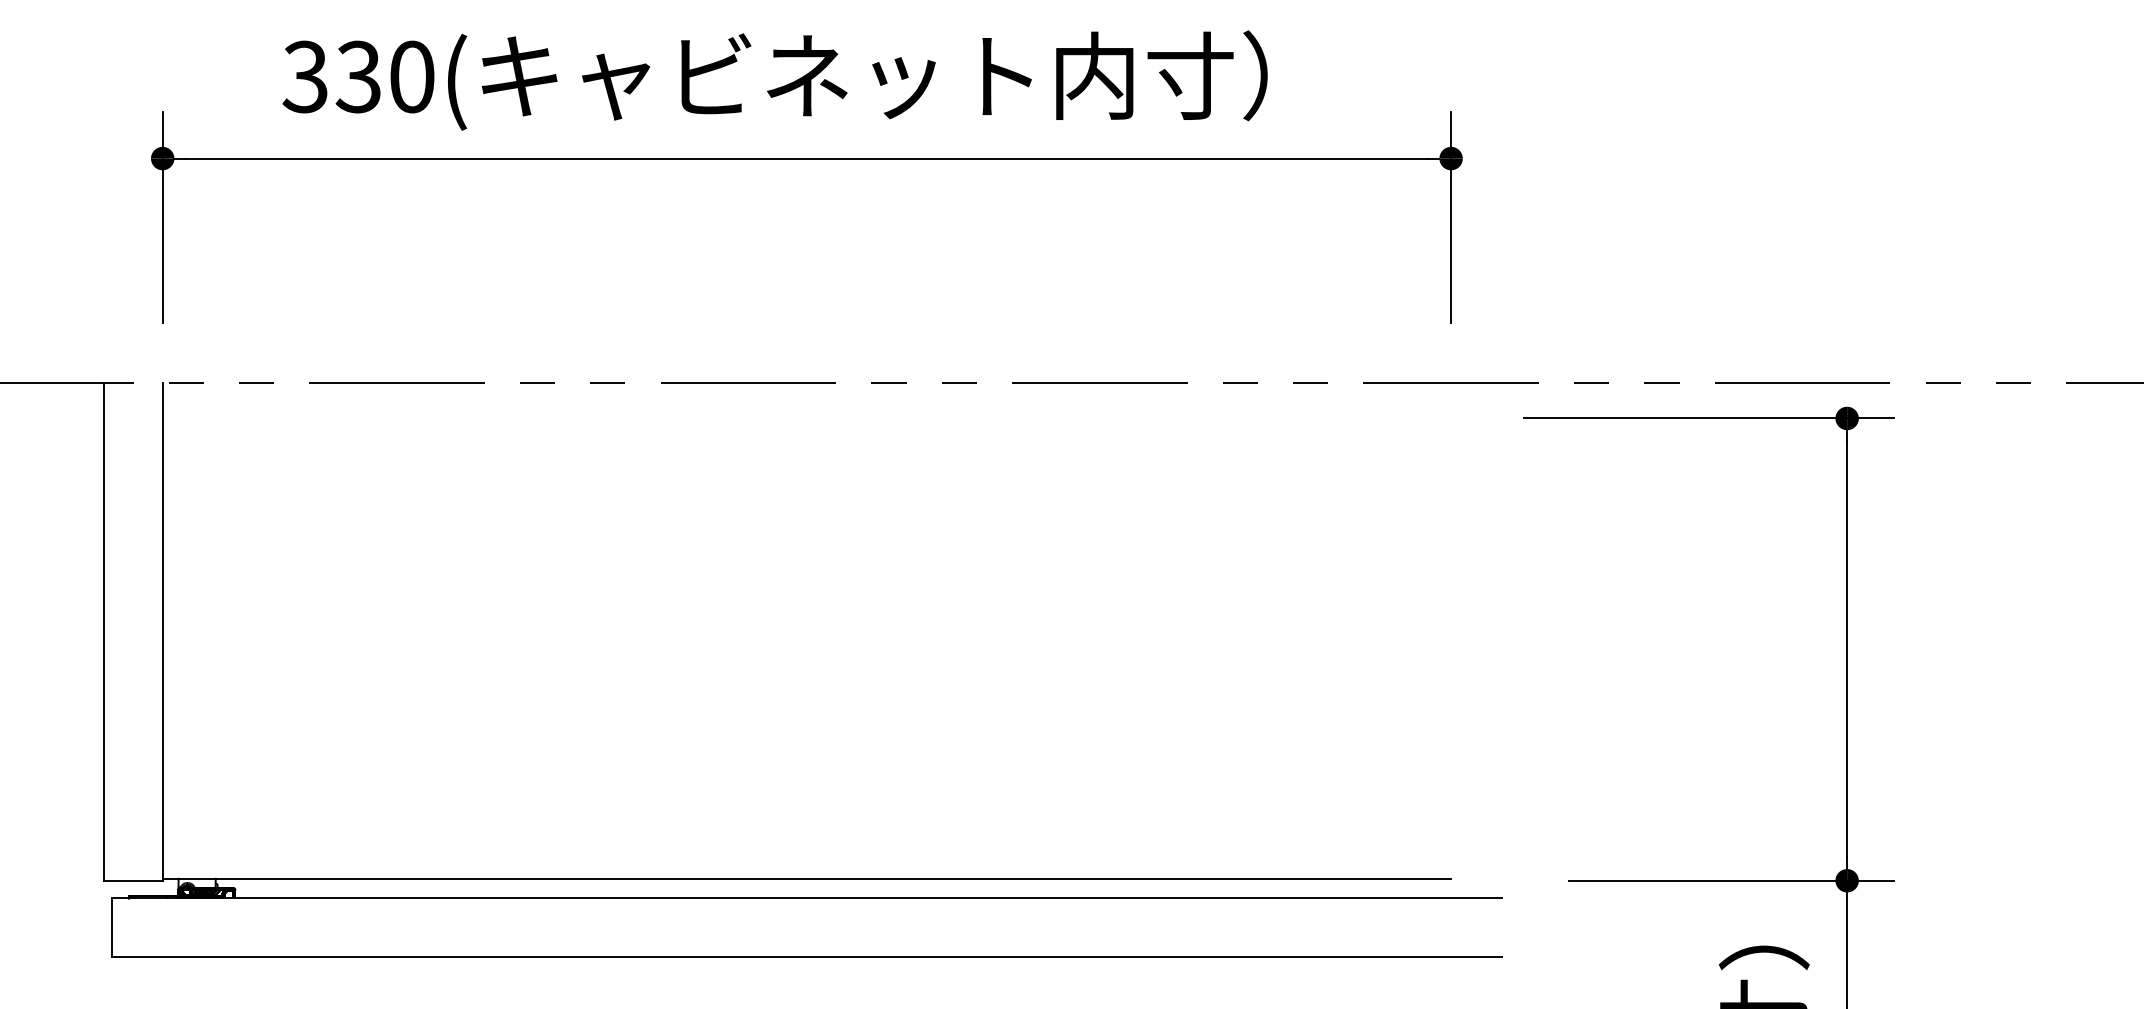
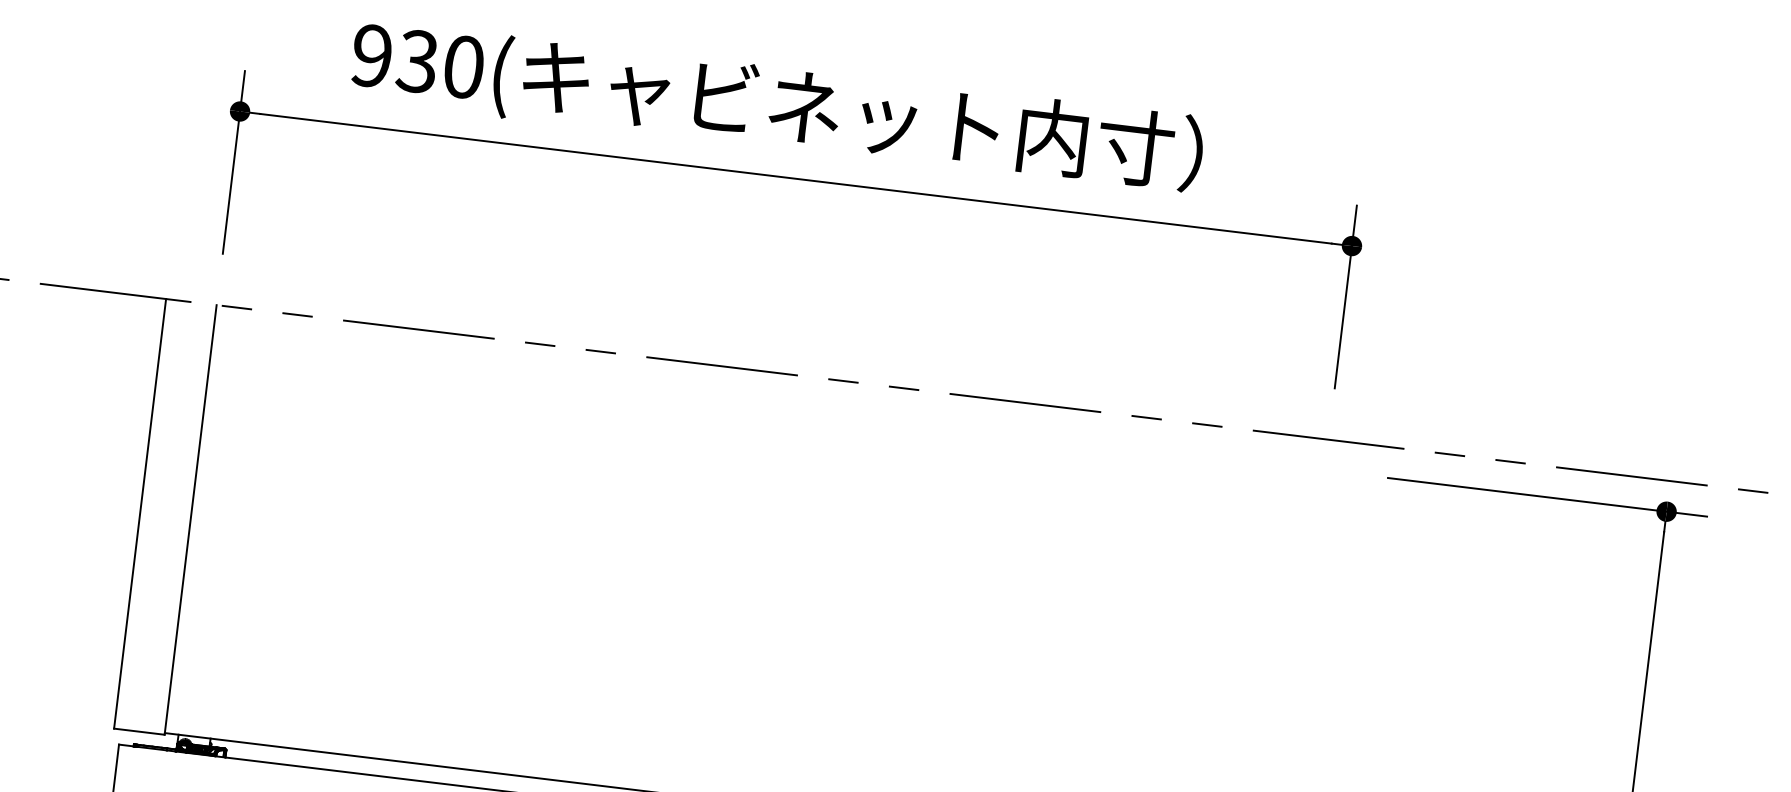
text: (304, 76) -> (371, 55), 330( -> 930(

